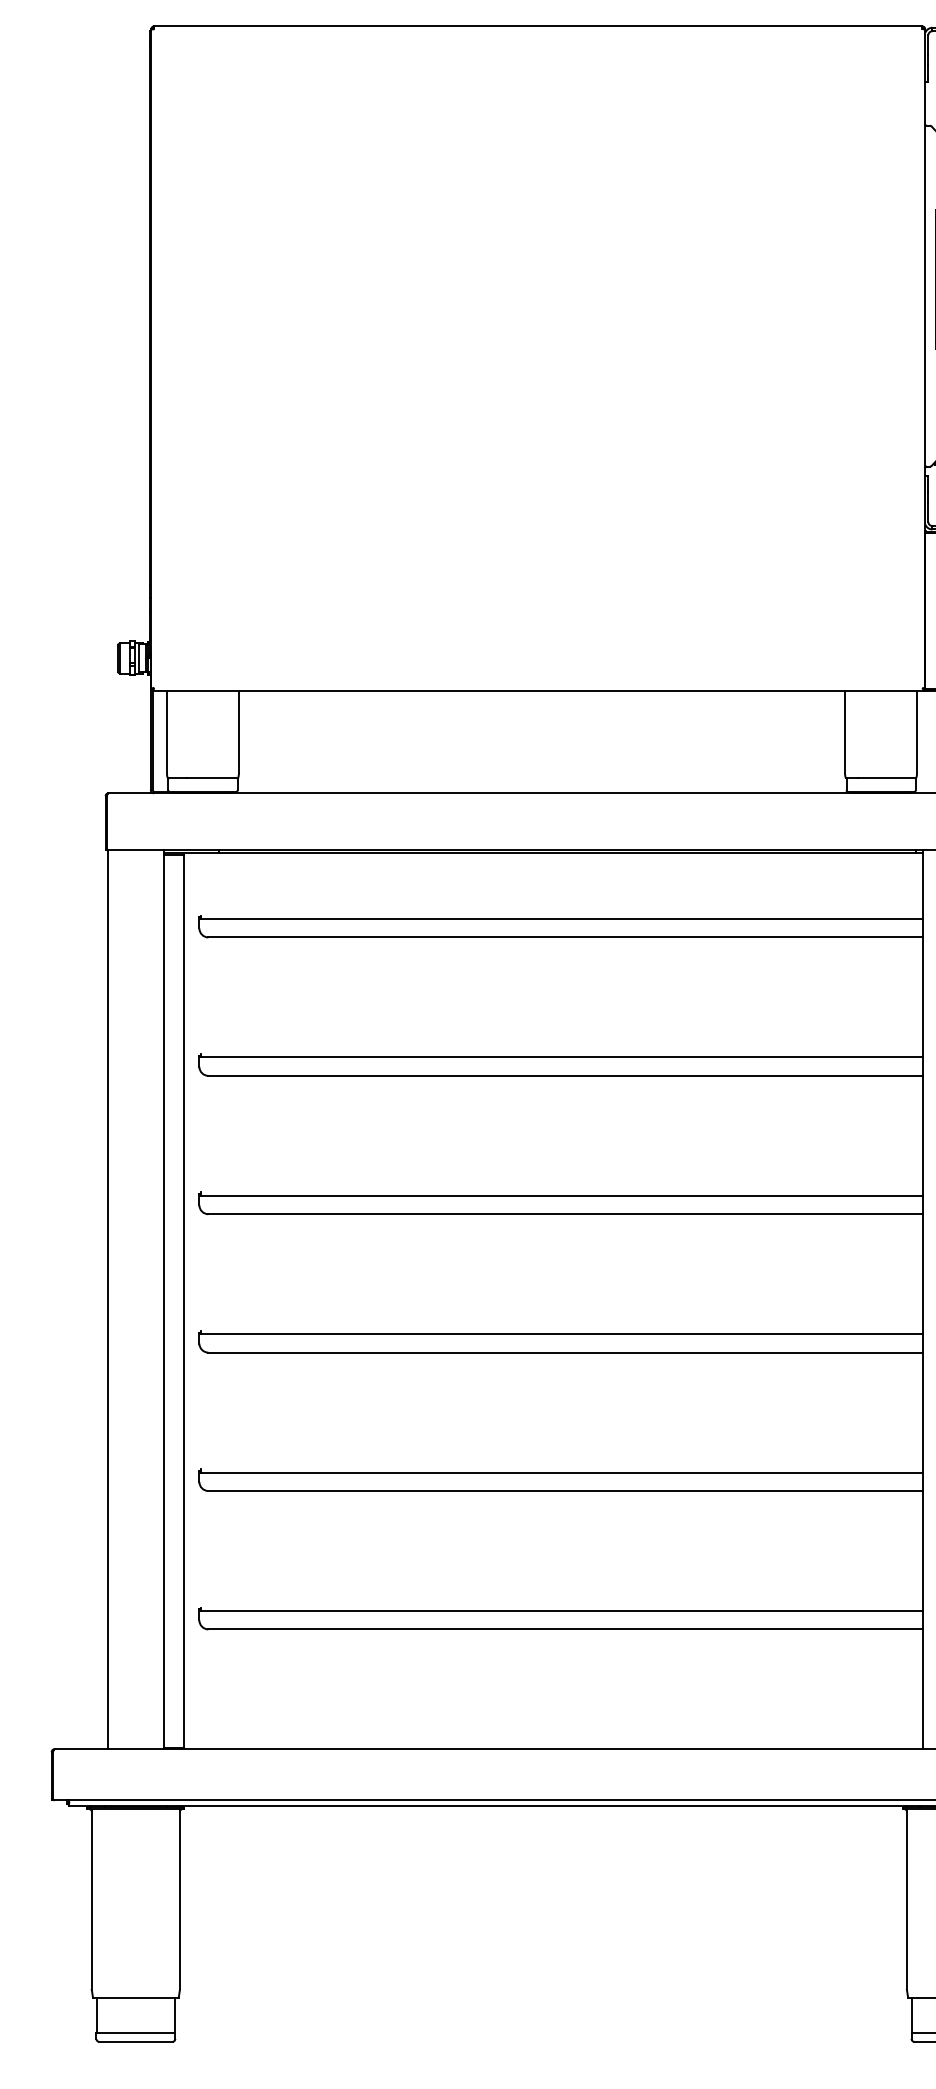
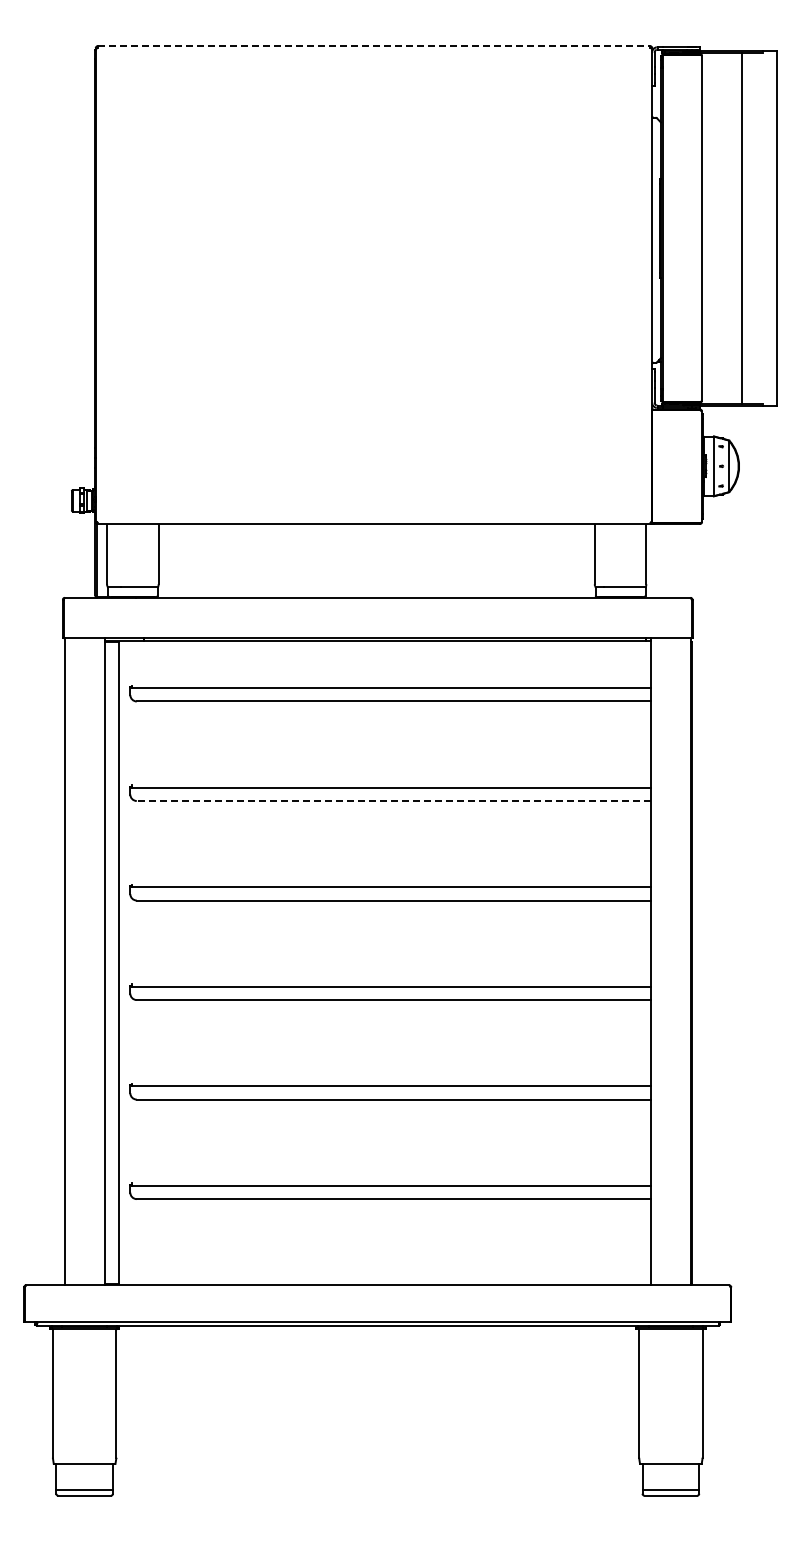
line: (538, 26) -> (374, 46), solid -> dashed
line: (565, 1076) -> (393, 801), solid -> dashed

